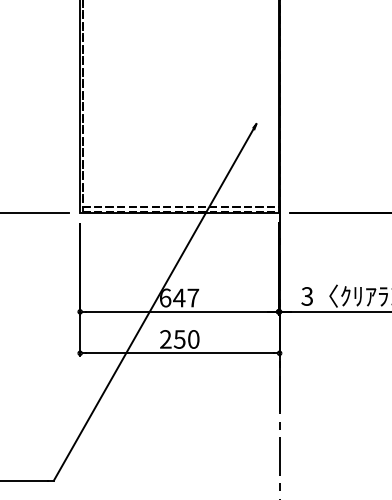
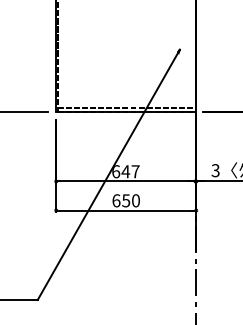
text: (165, 339) -> (116, 200), 250 -> 650

